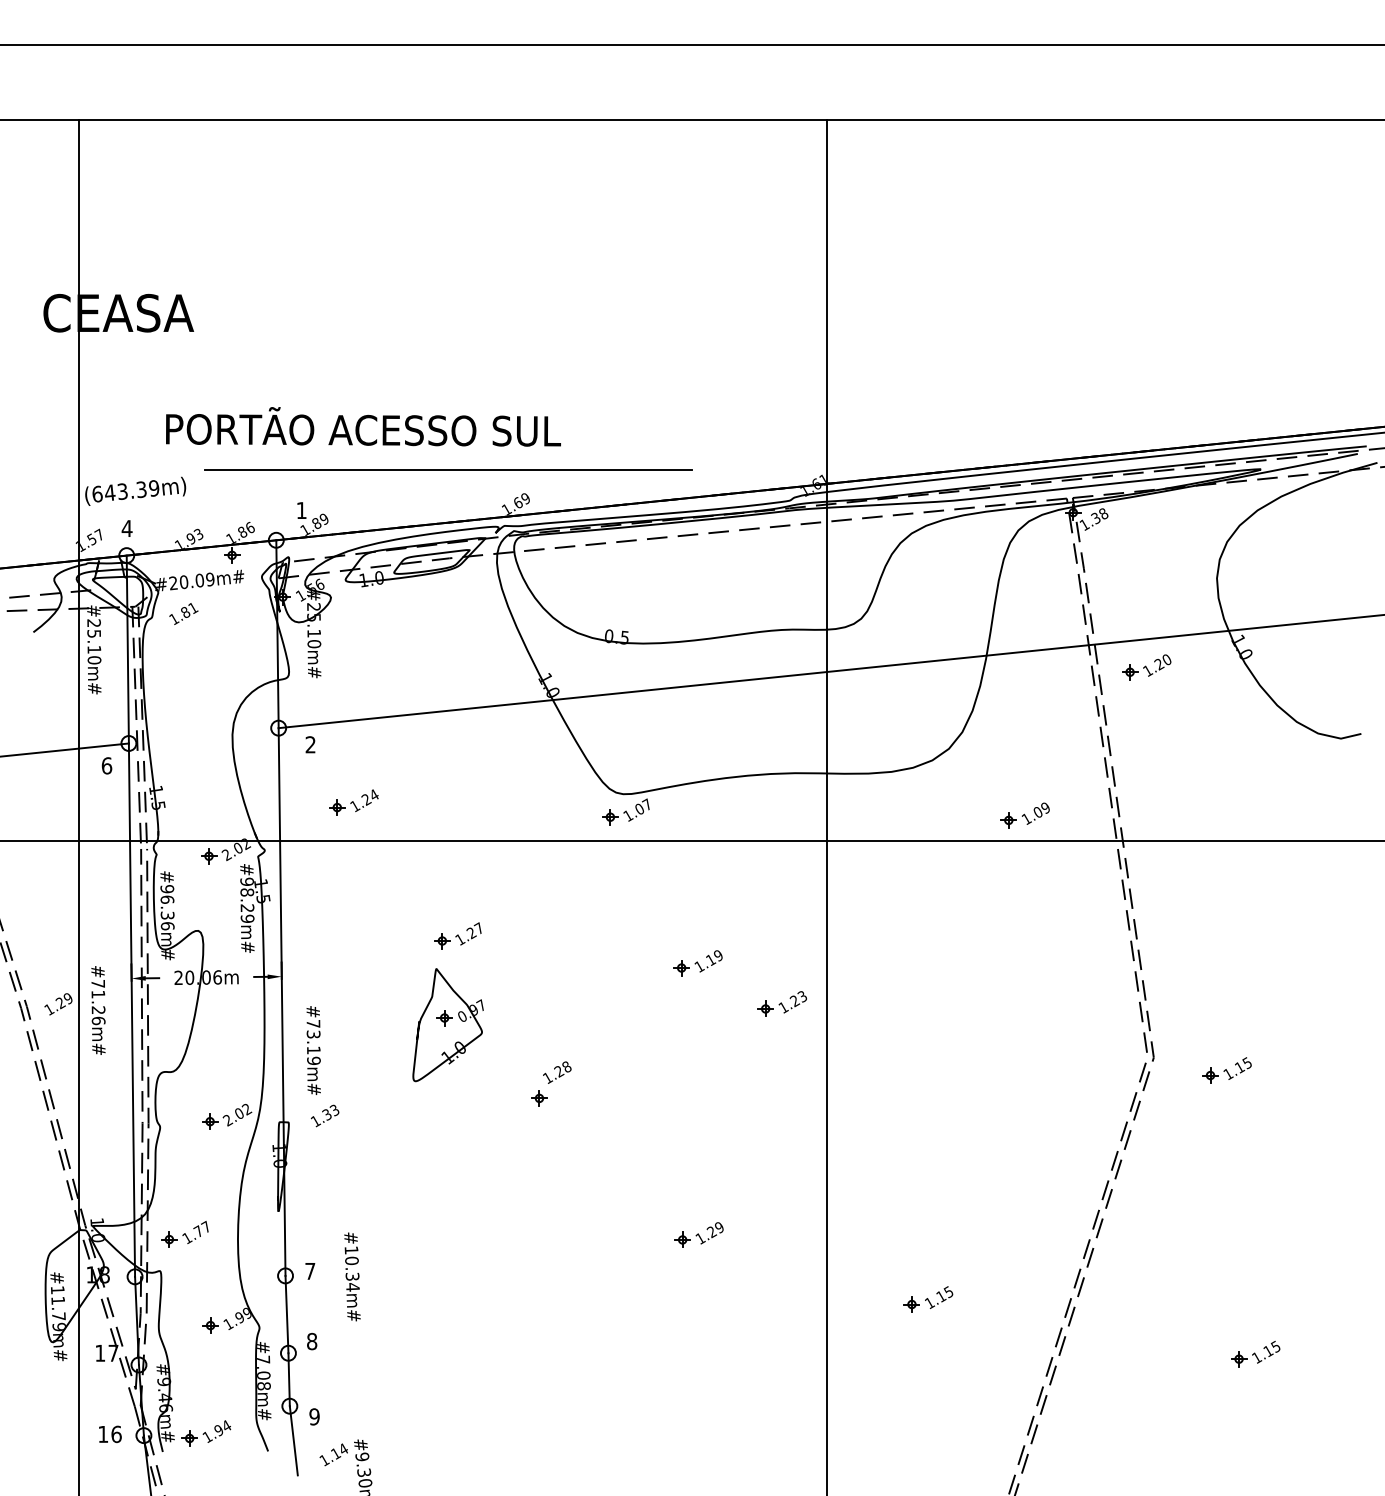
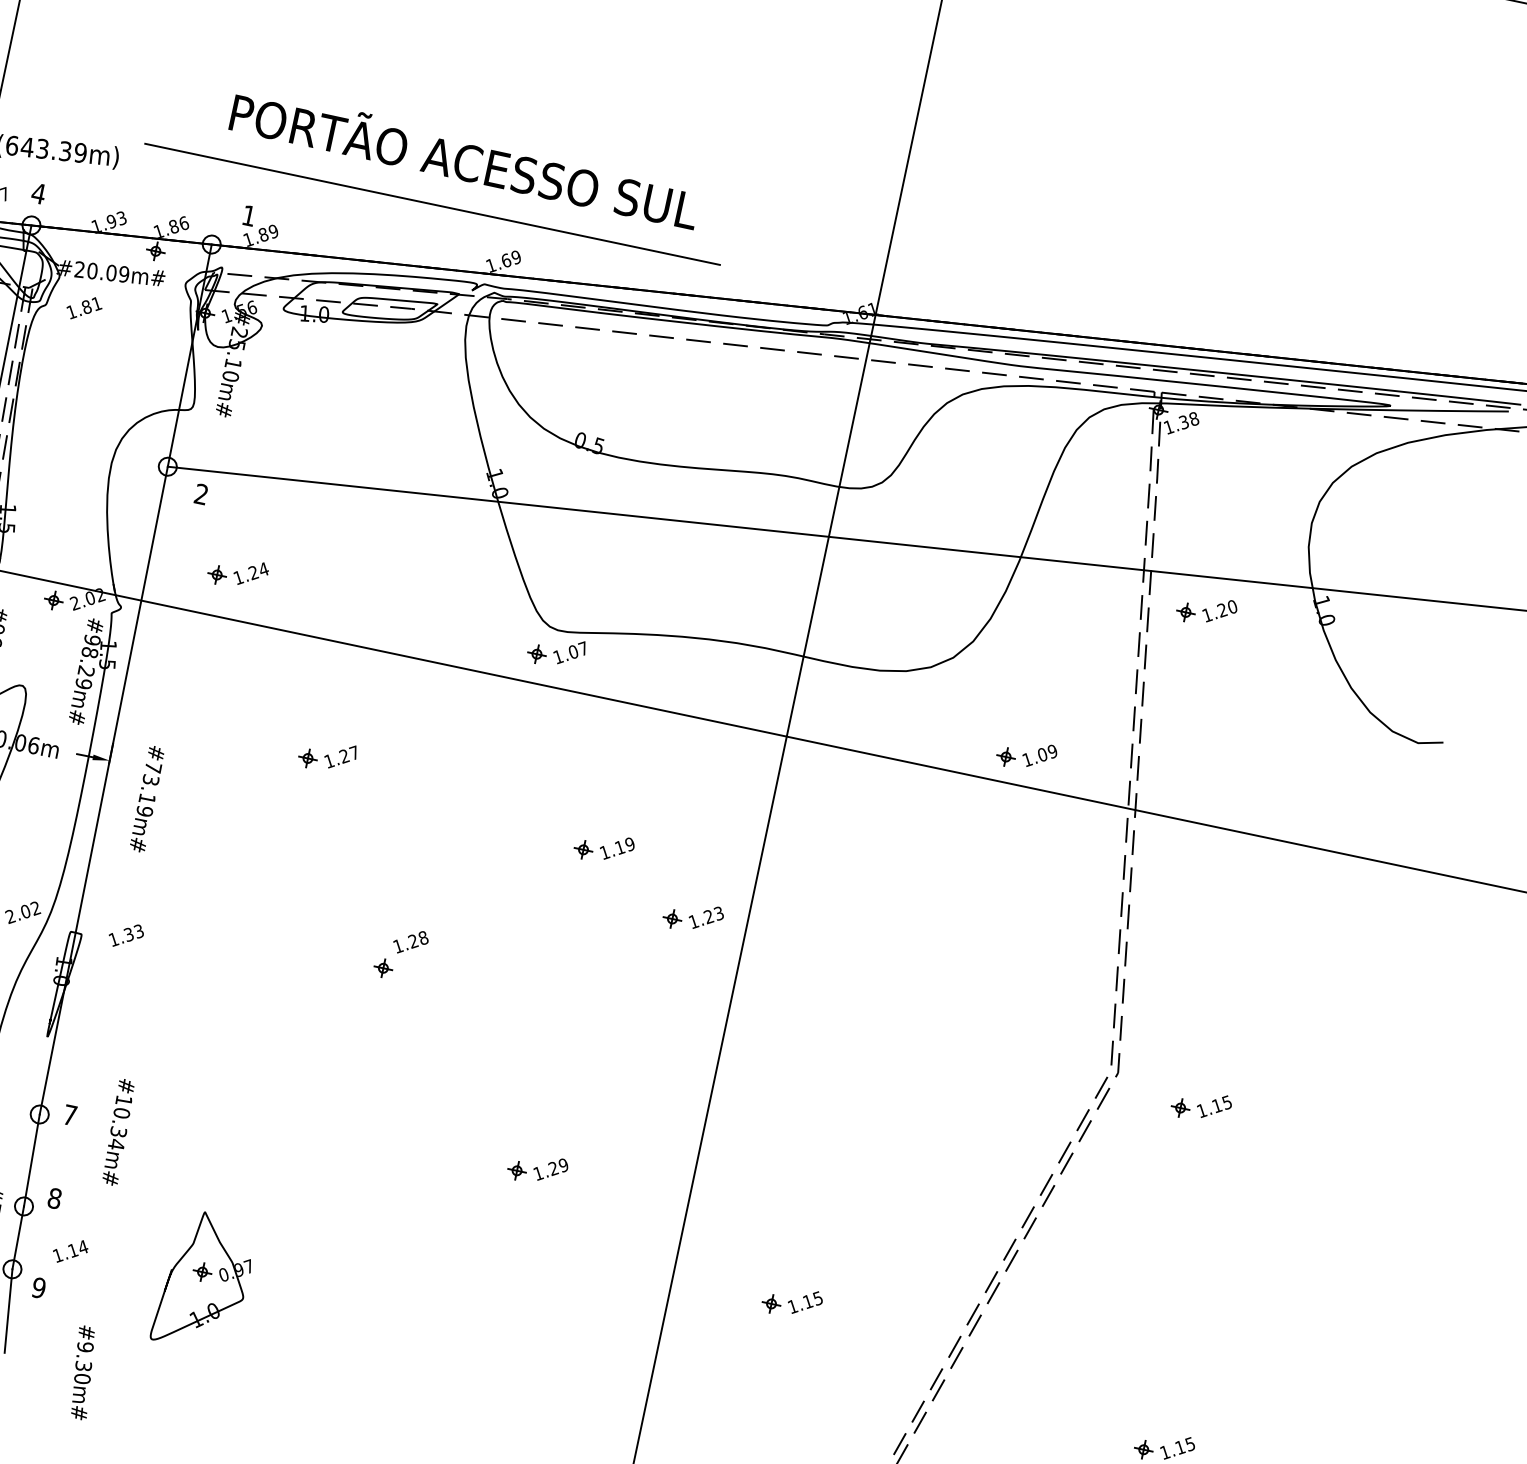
text: (363, 426) -> (465, 157), moved
part: (447, 1025) -> (204, 1281), moved
text: (313, 1050) -> (146, 799), moved
text: (333, 1454) -> (70, 1250), moved

